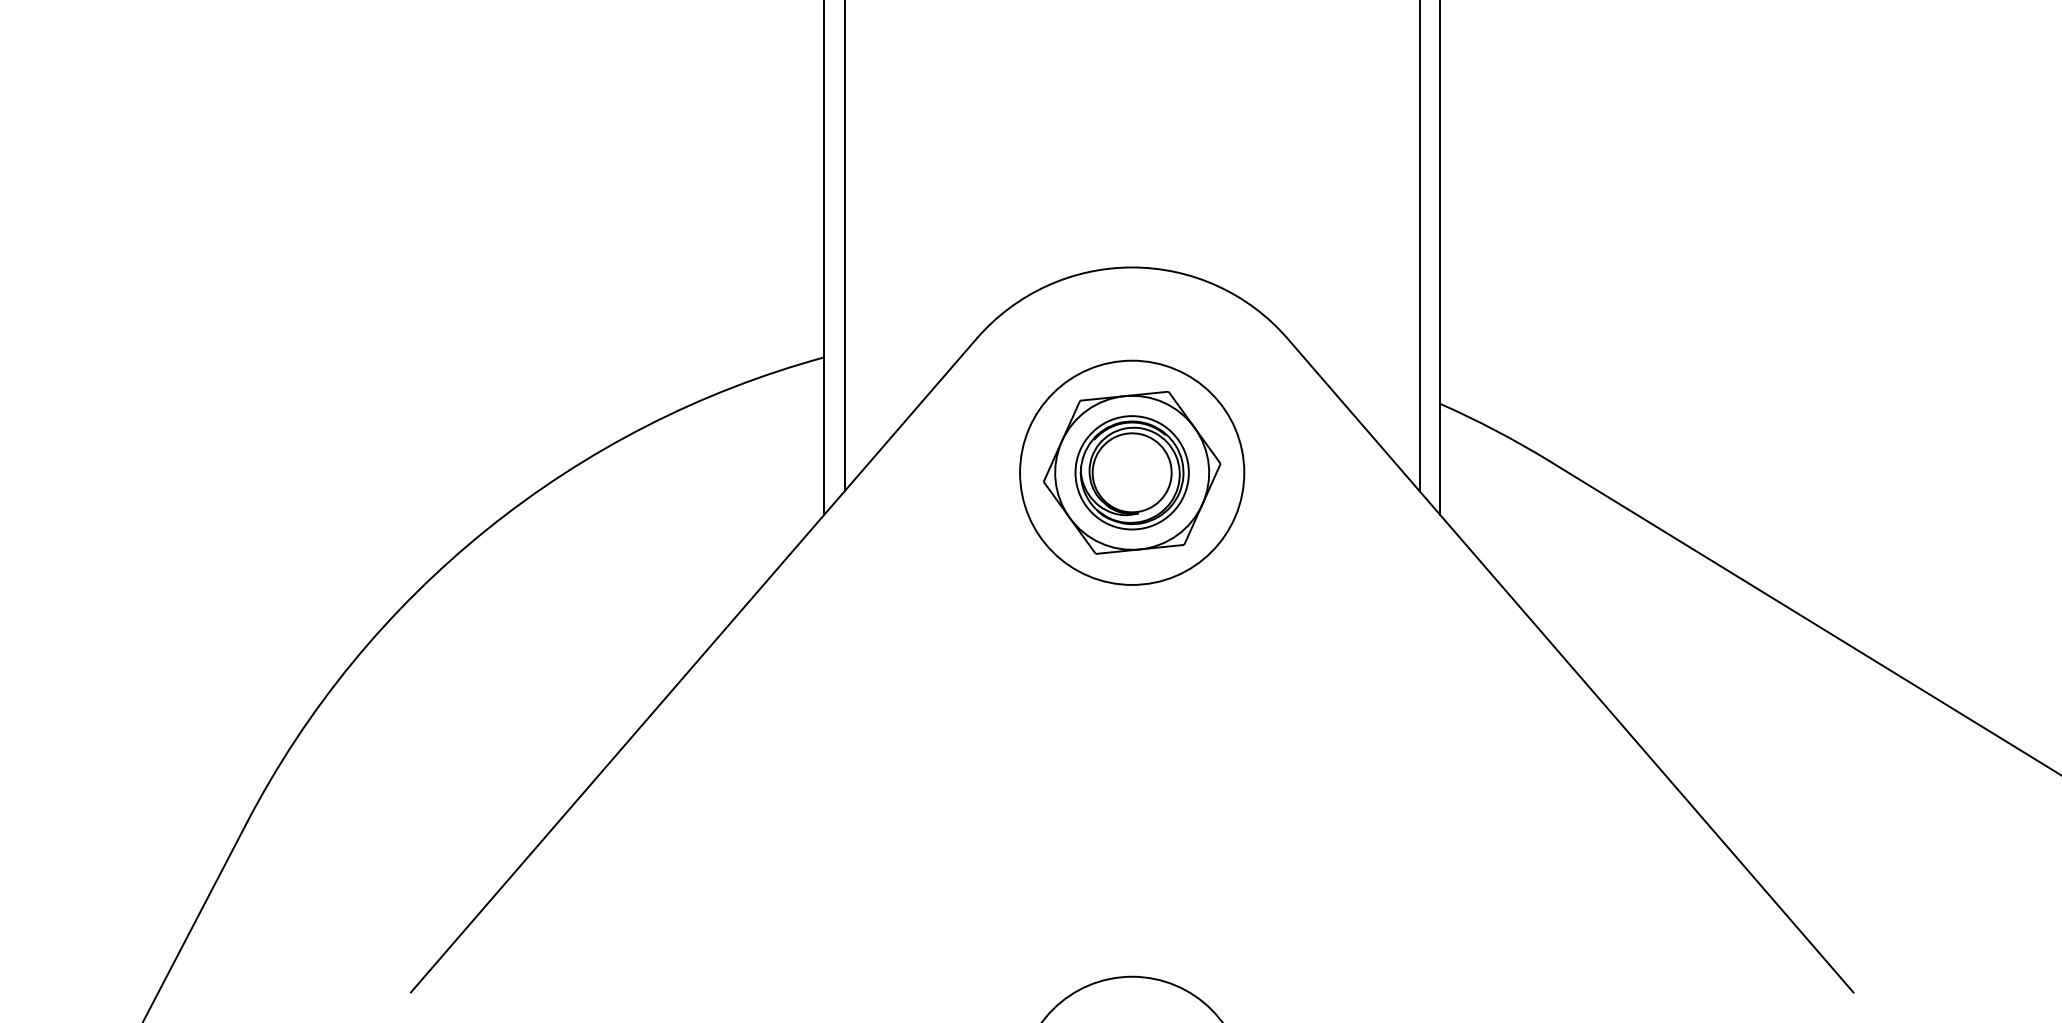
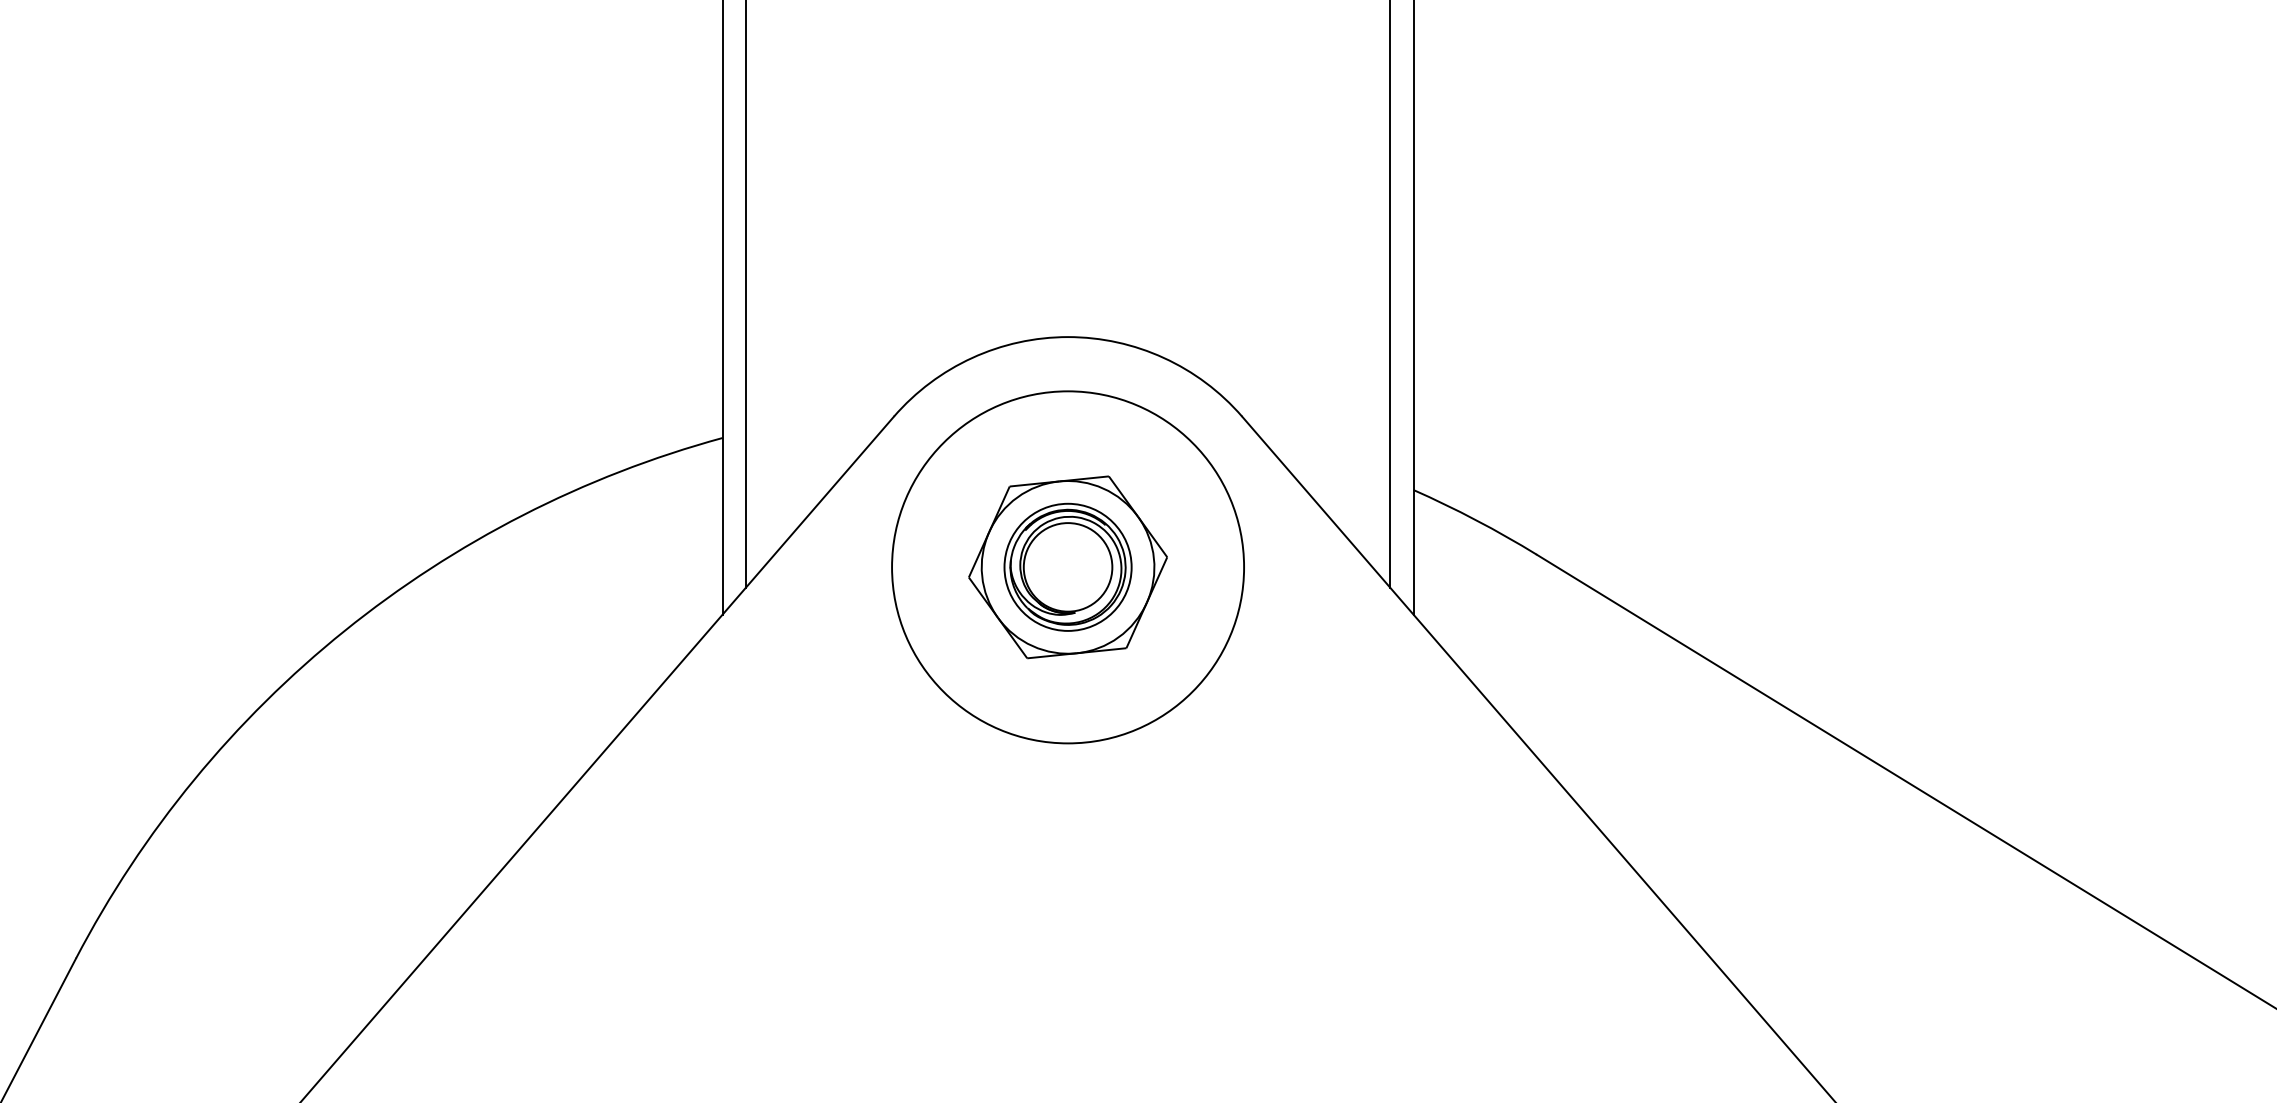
circle: (1132, 472) -> (1068, 567), size x1.4

